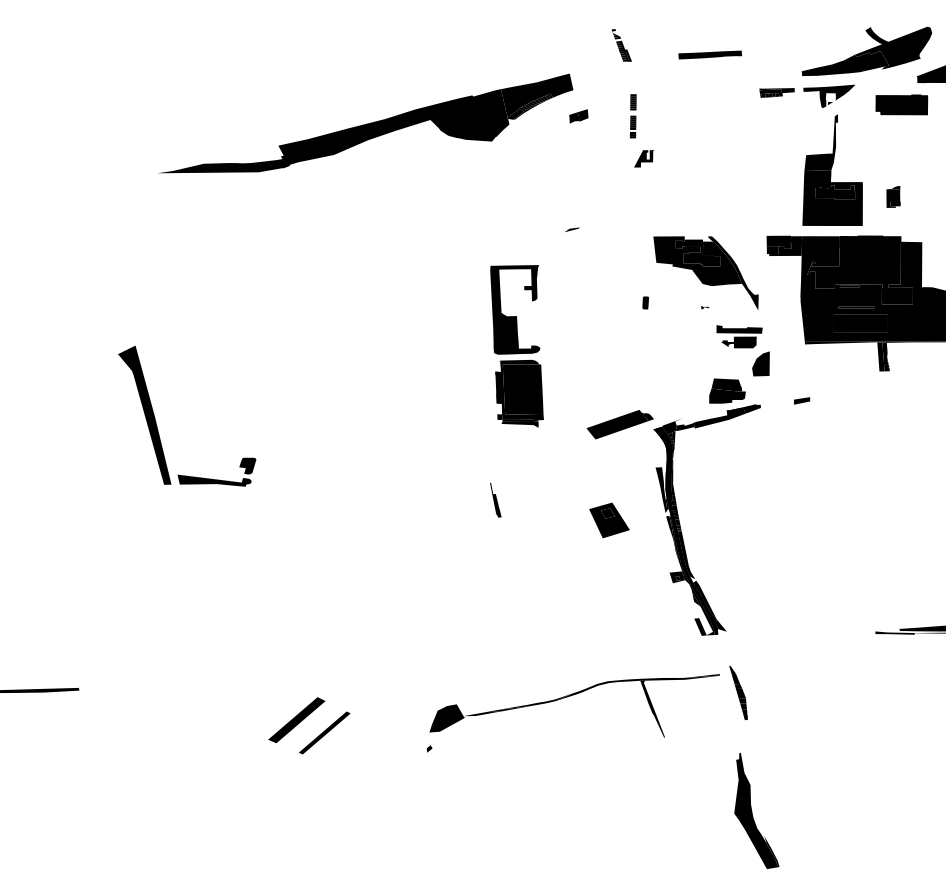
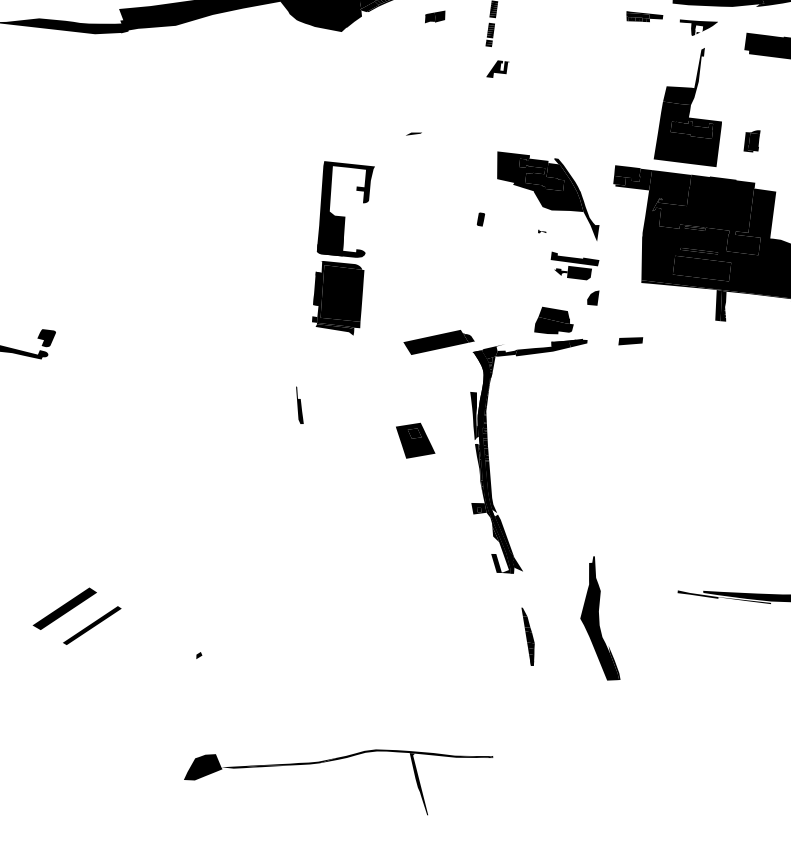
part: (828, 95) -> (697, 27), size x0.7
part: (760, 363) -> (592, 297), size x0.6
part: (802, 400) -> (631, 340), size x1.4
part: (570, 696) -> (335, 760), moved
part: (756, 810) -> (603, 618), moved

